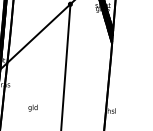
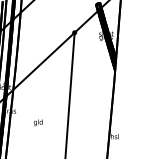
text: (32, 107) -> (37, 122), moved

